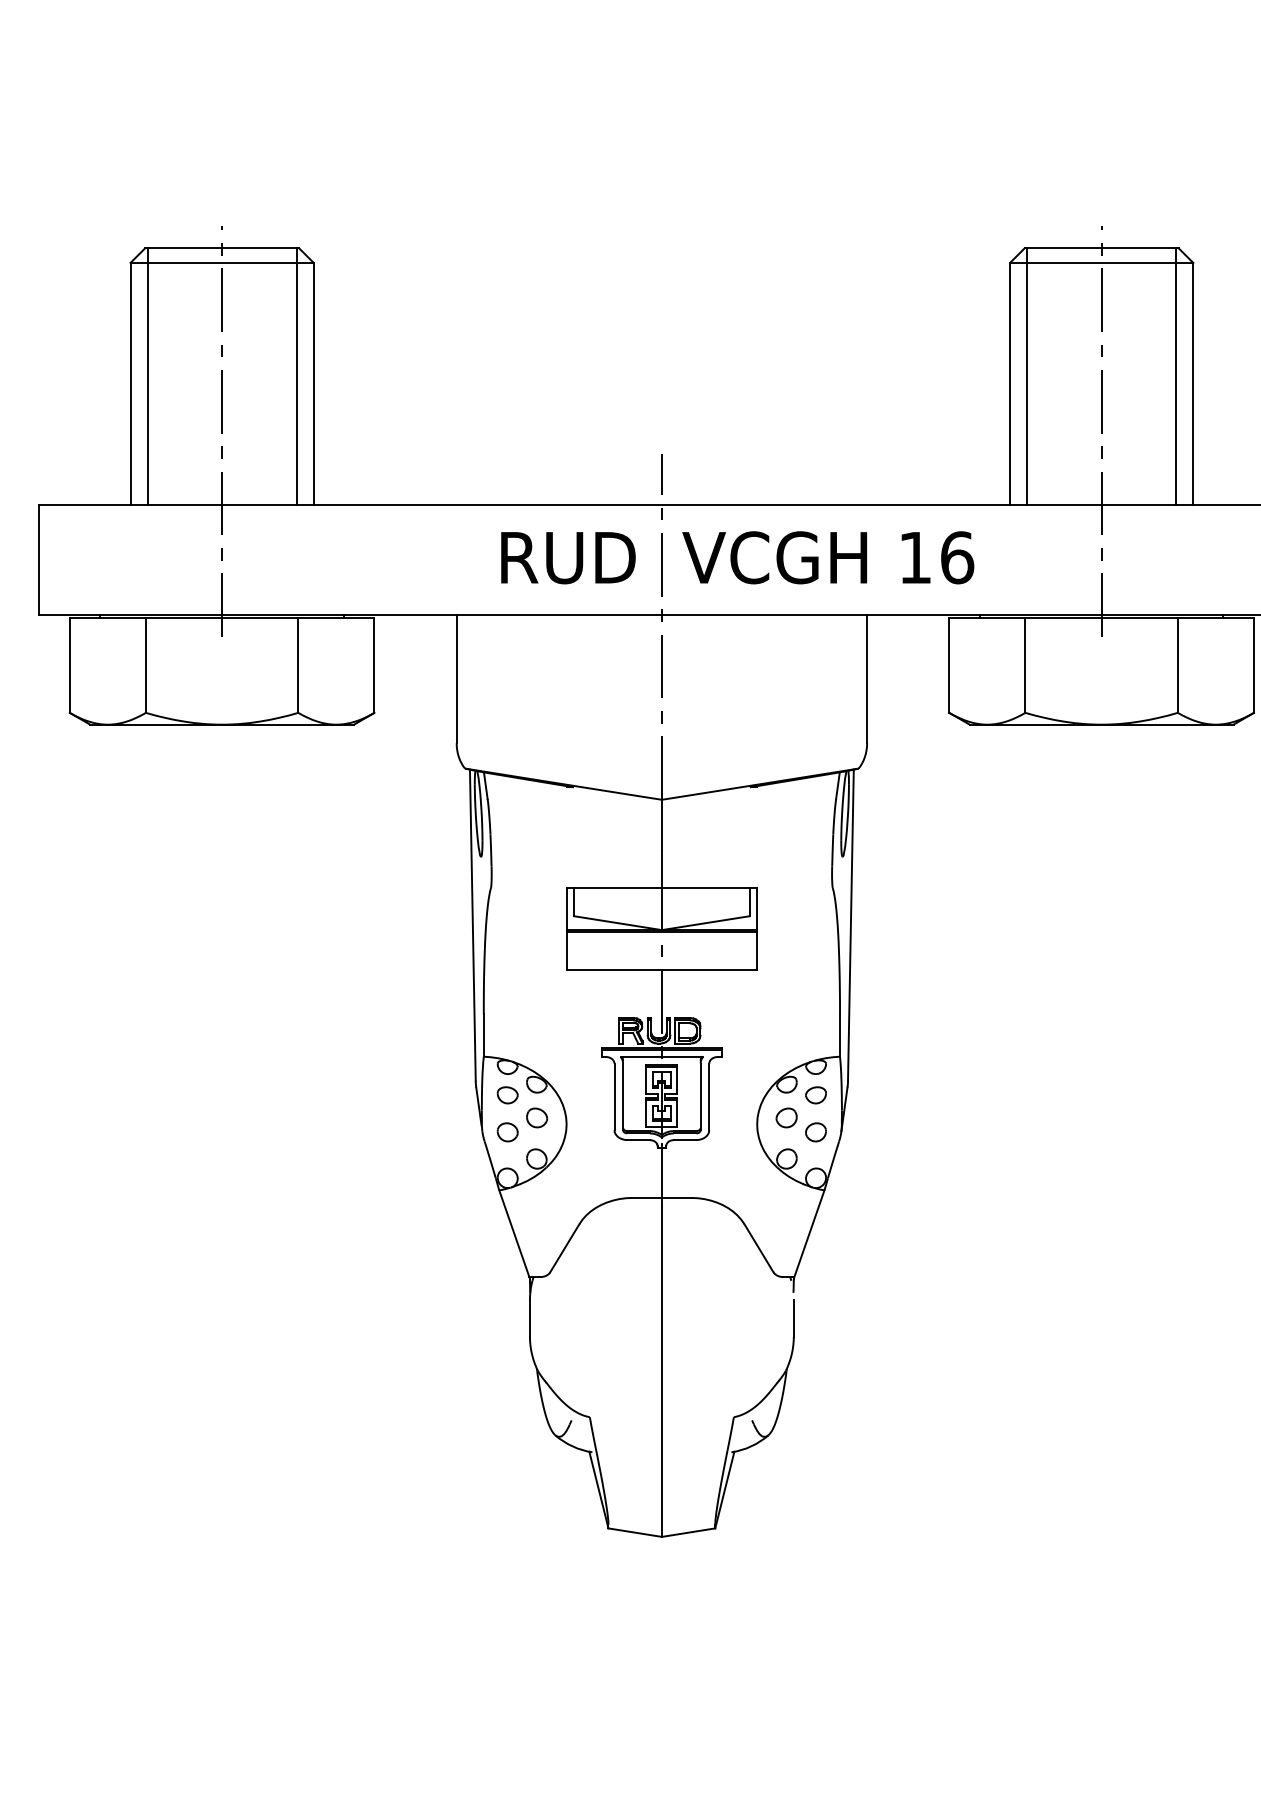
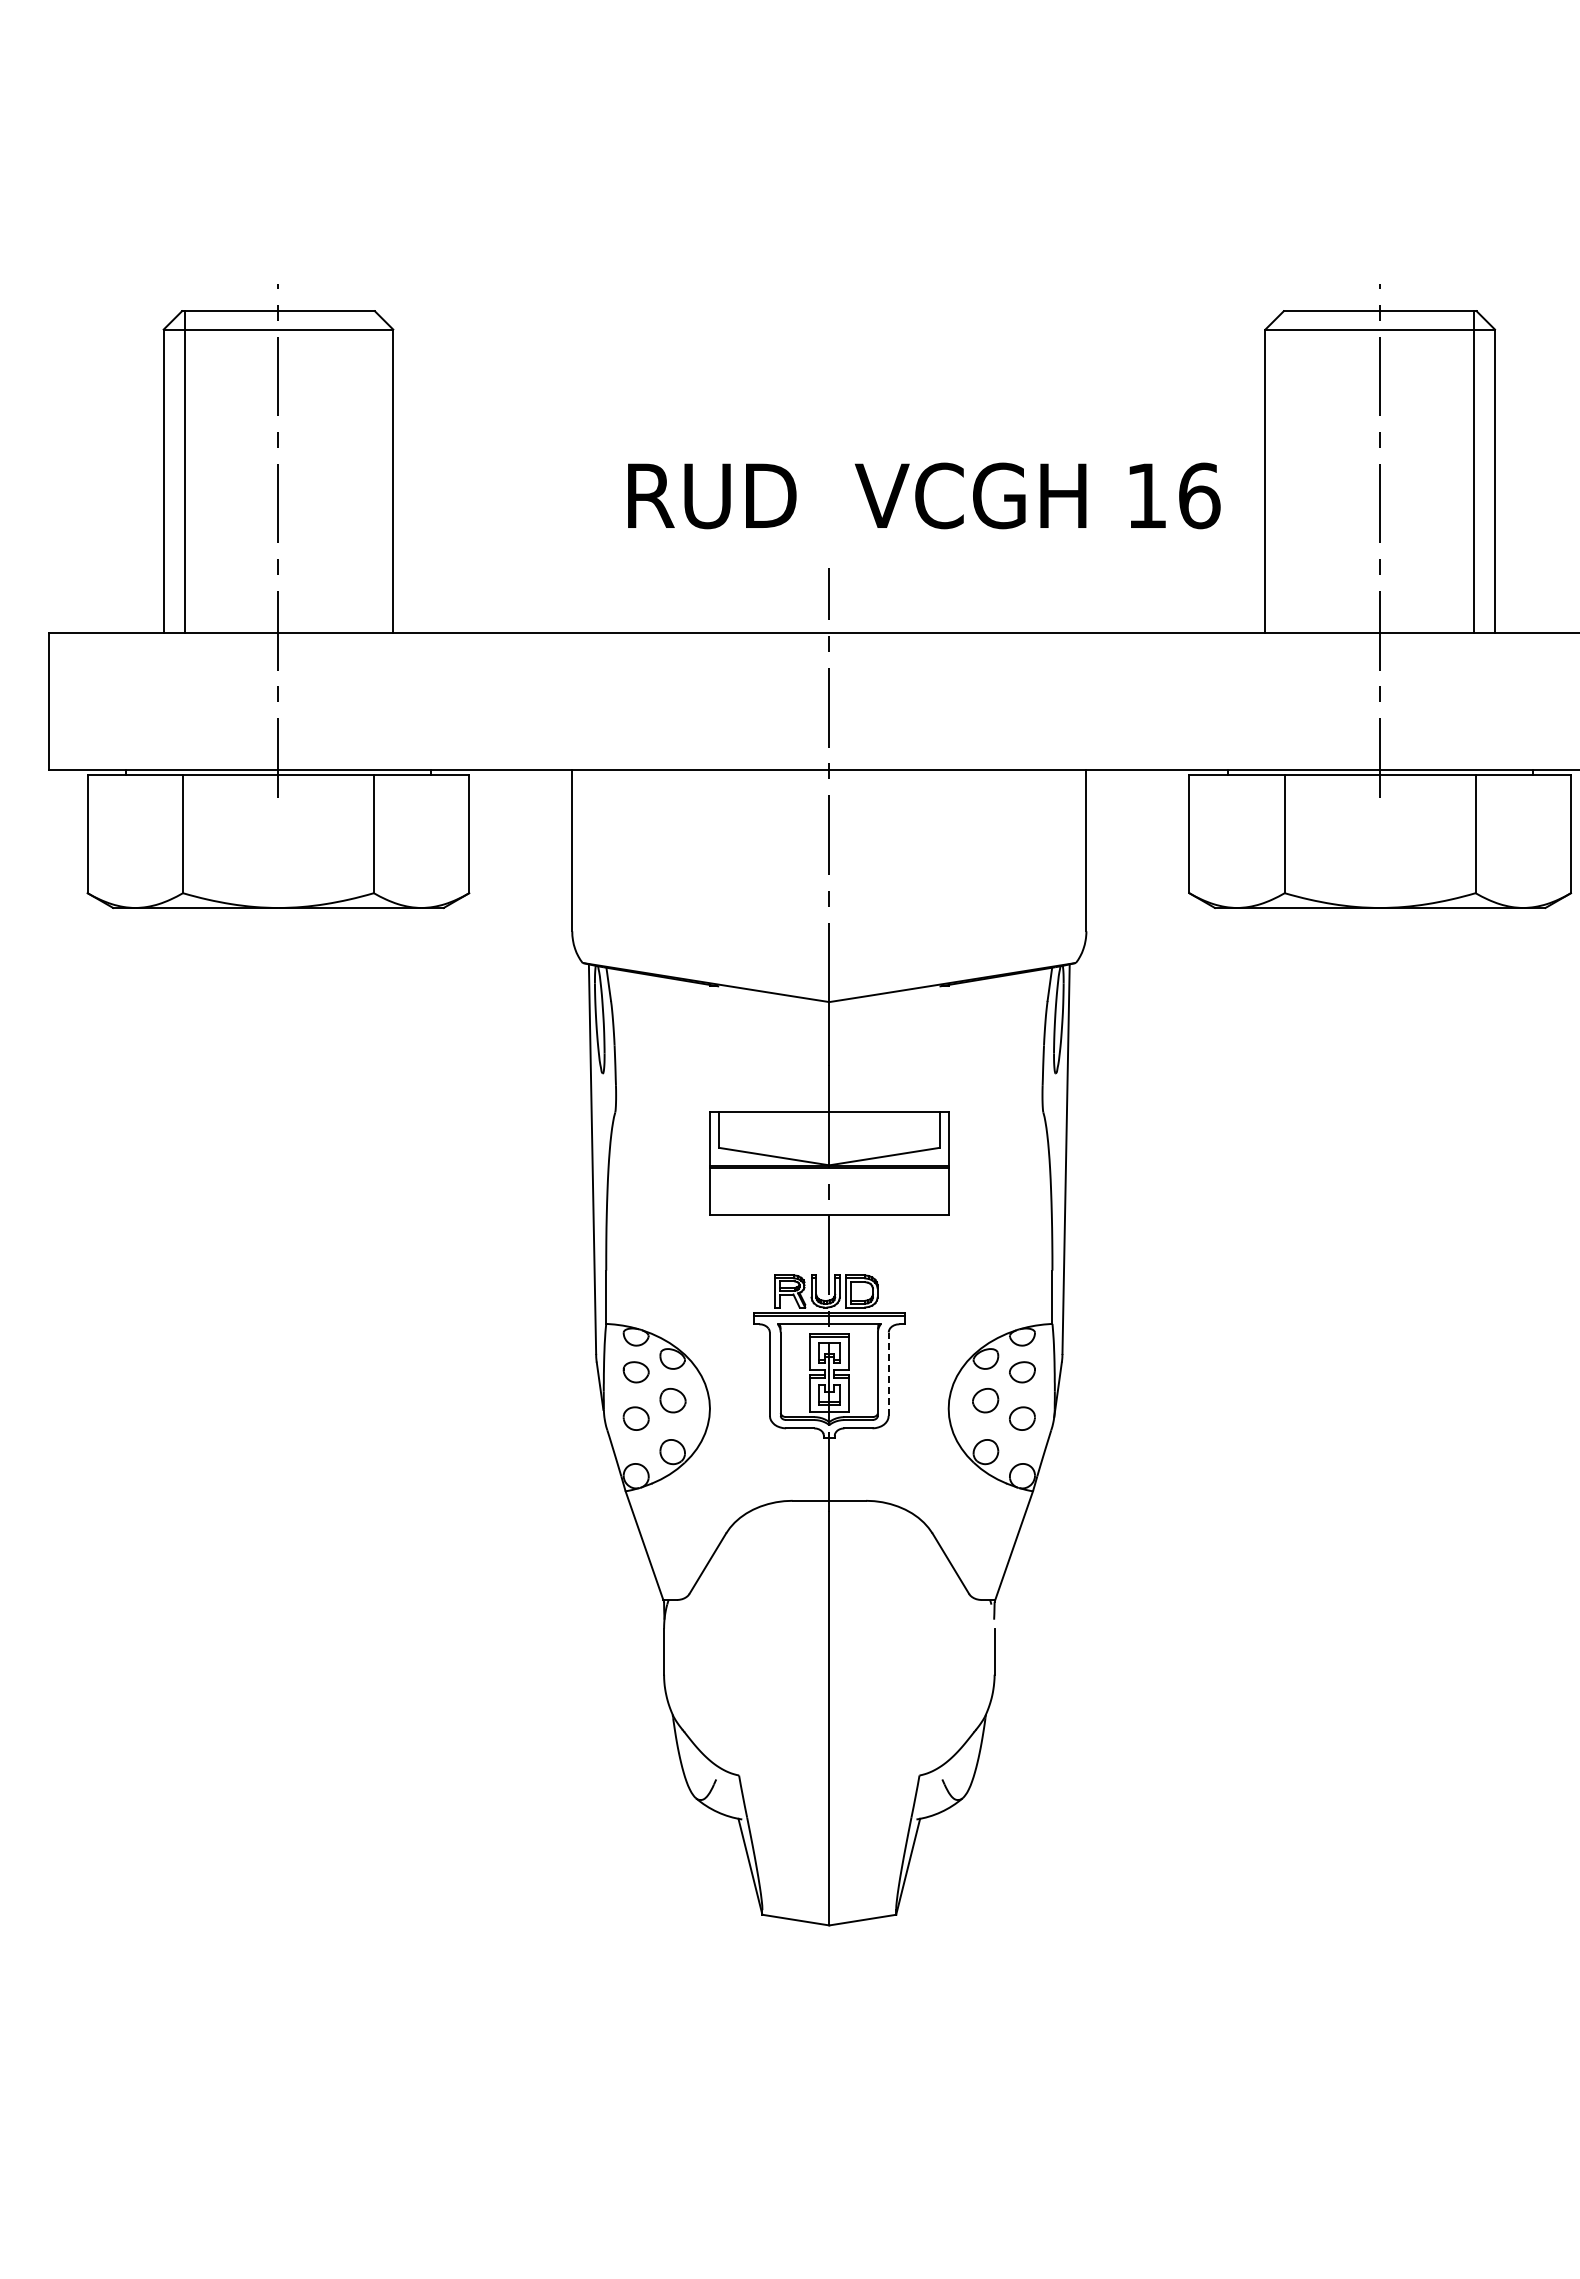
line: (296, 376) -> (371, 471), removed
line: (1026, 376) -> (1286, 471), removed
text: (737, 557) -> (924, 495), moved
line: (709, 1097) -> (888, 1374), solid -> dashed

